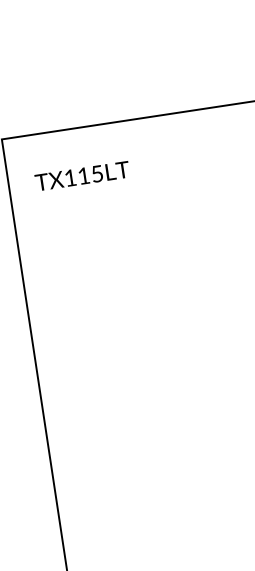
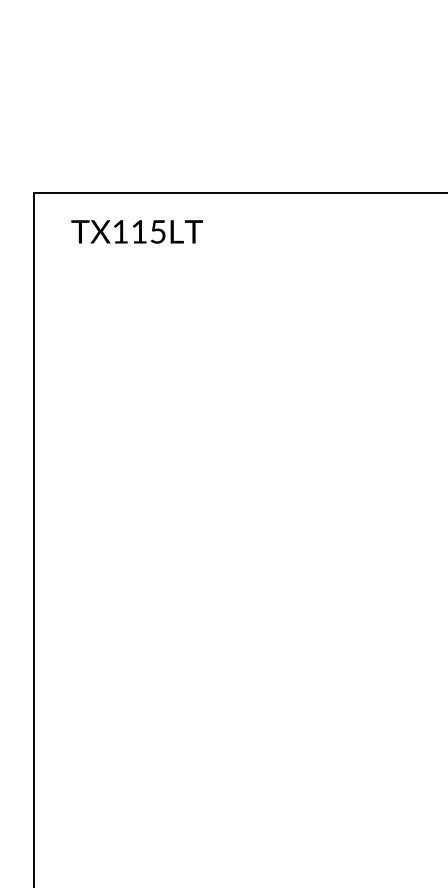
text: (82, 175) -> (137, 231), moved

